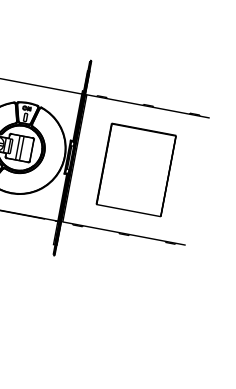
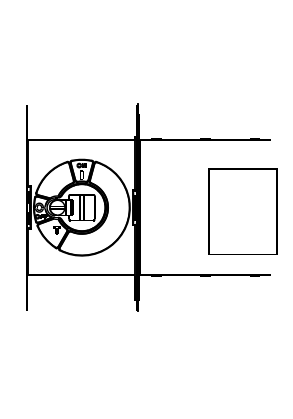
part: (136, 169) -> (242, 211), moved

